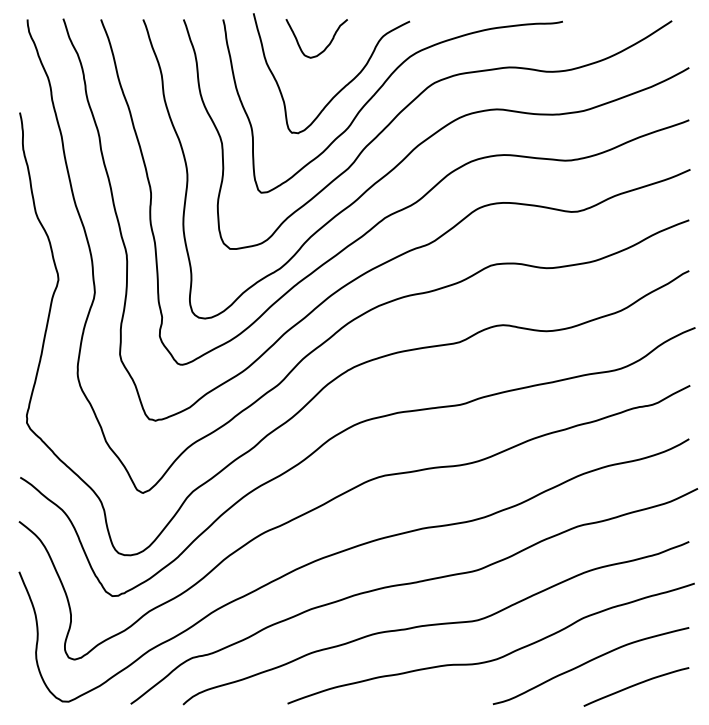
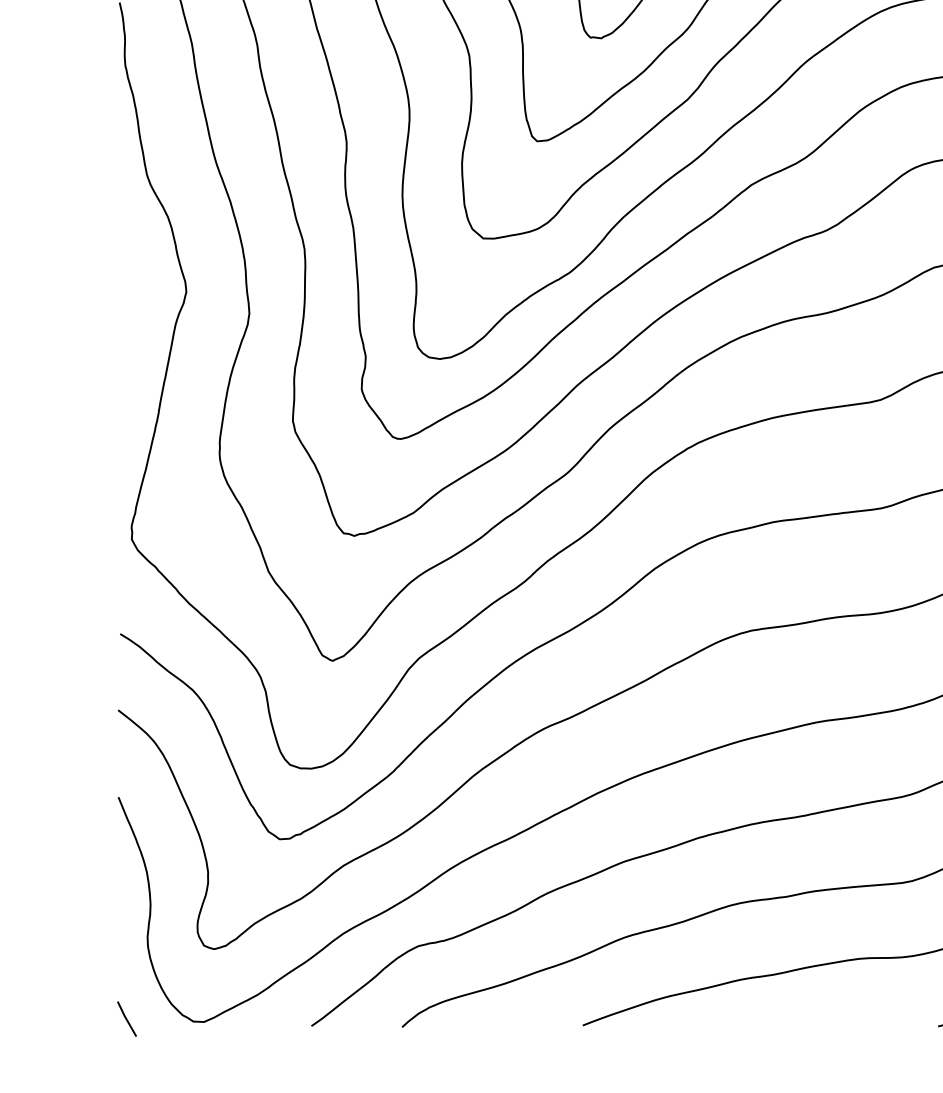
line: (24, 699) -> (127, 1018), added

